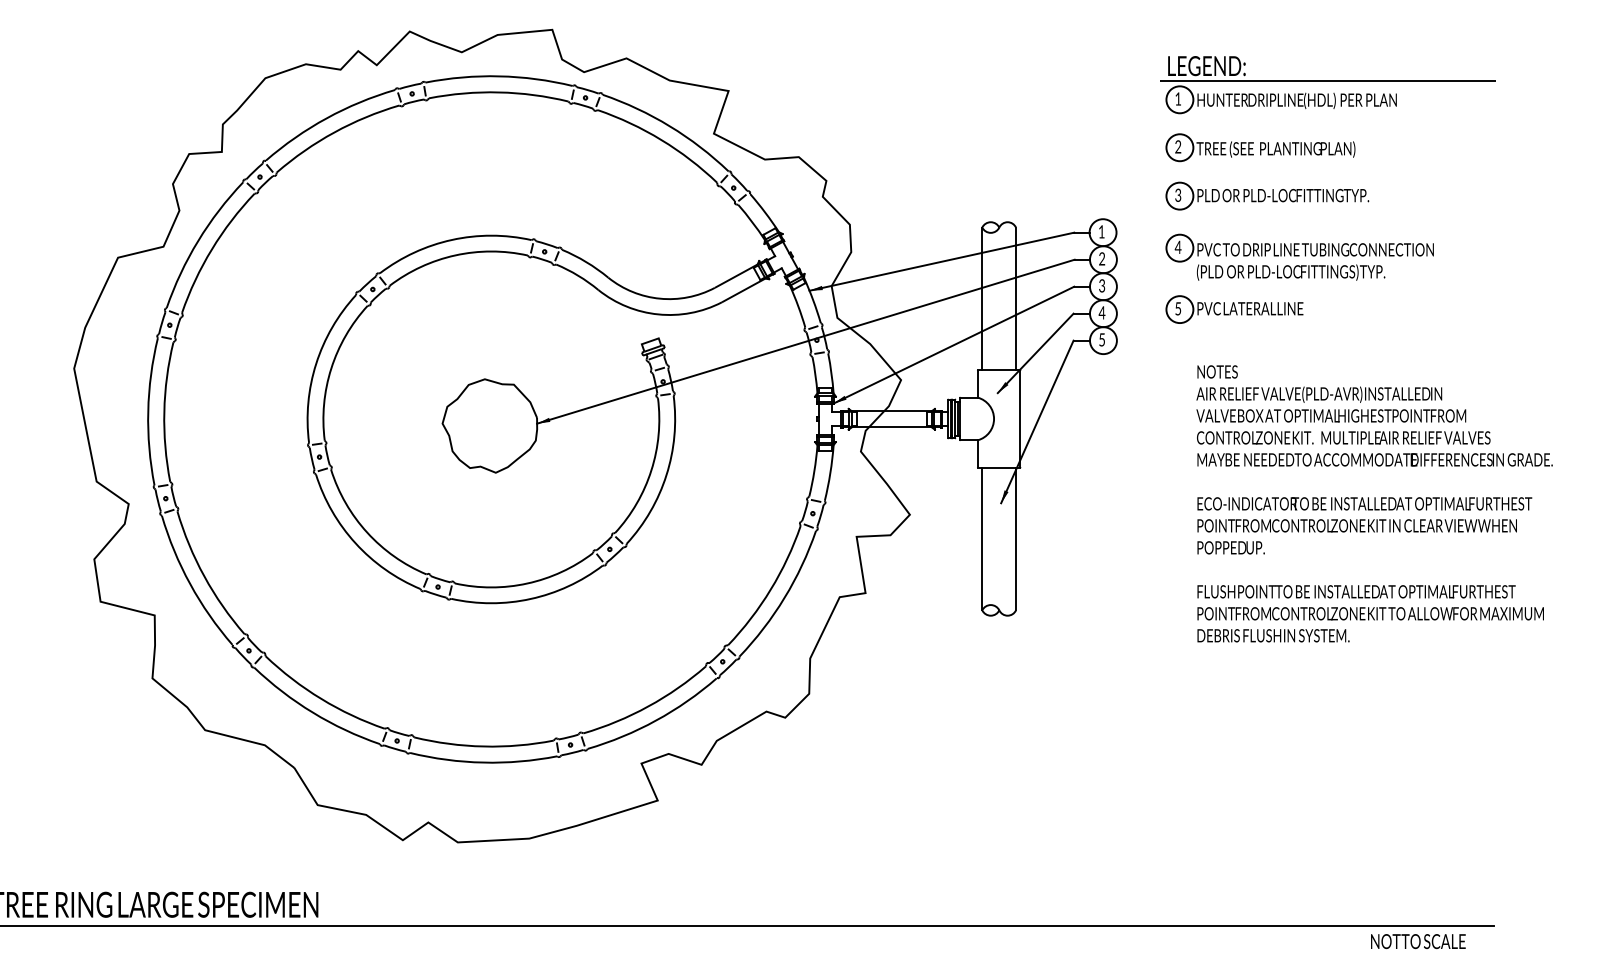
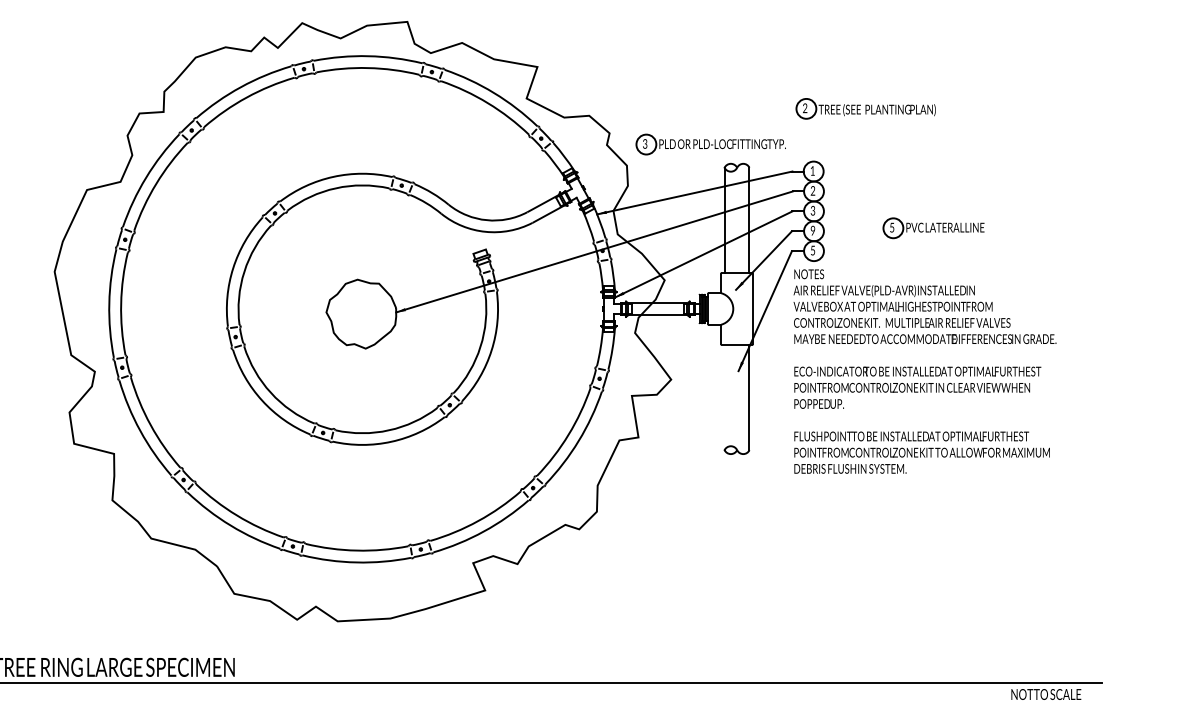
part: (1327, 84) -> (979, 62), removed
part: (1260, 147) -> (865, 108), moved
part: (1266, 196) -> (710, 144), moved
part: (1299, 257) -> (958, 189), removed
part: (1234, 309) -> (933, 228), moved
text: (1101, 312) -> (812, 230), 4 -> 9
text: (1373, 503) -> (924, 371), moved
line: (982, 538) -> (724, 397), removed

